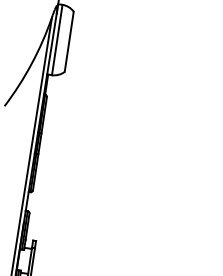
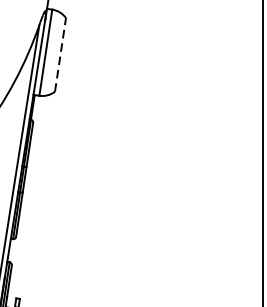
line: (69, 41) -> (60, 54), solid -> dashed

